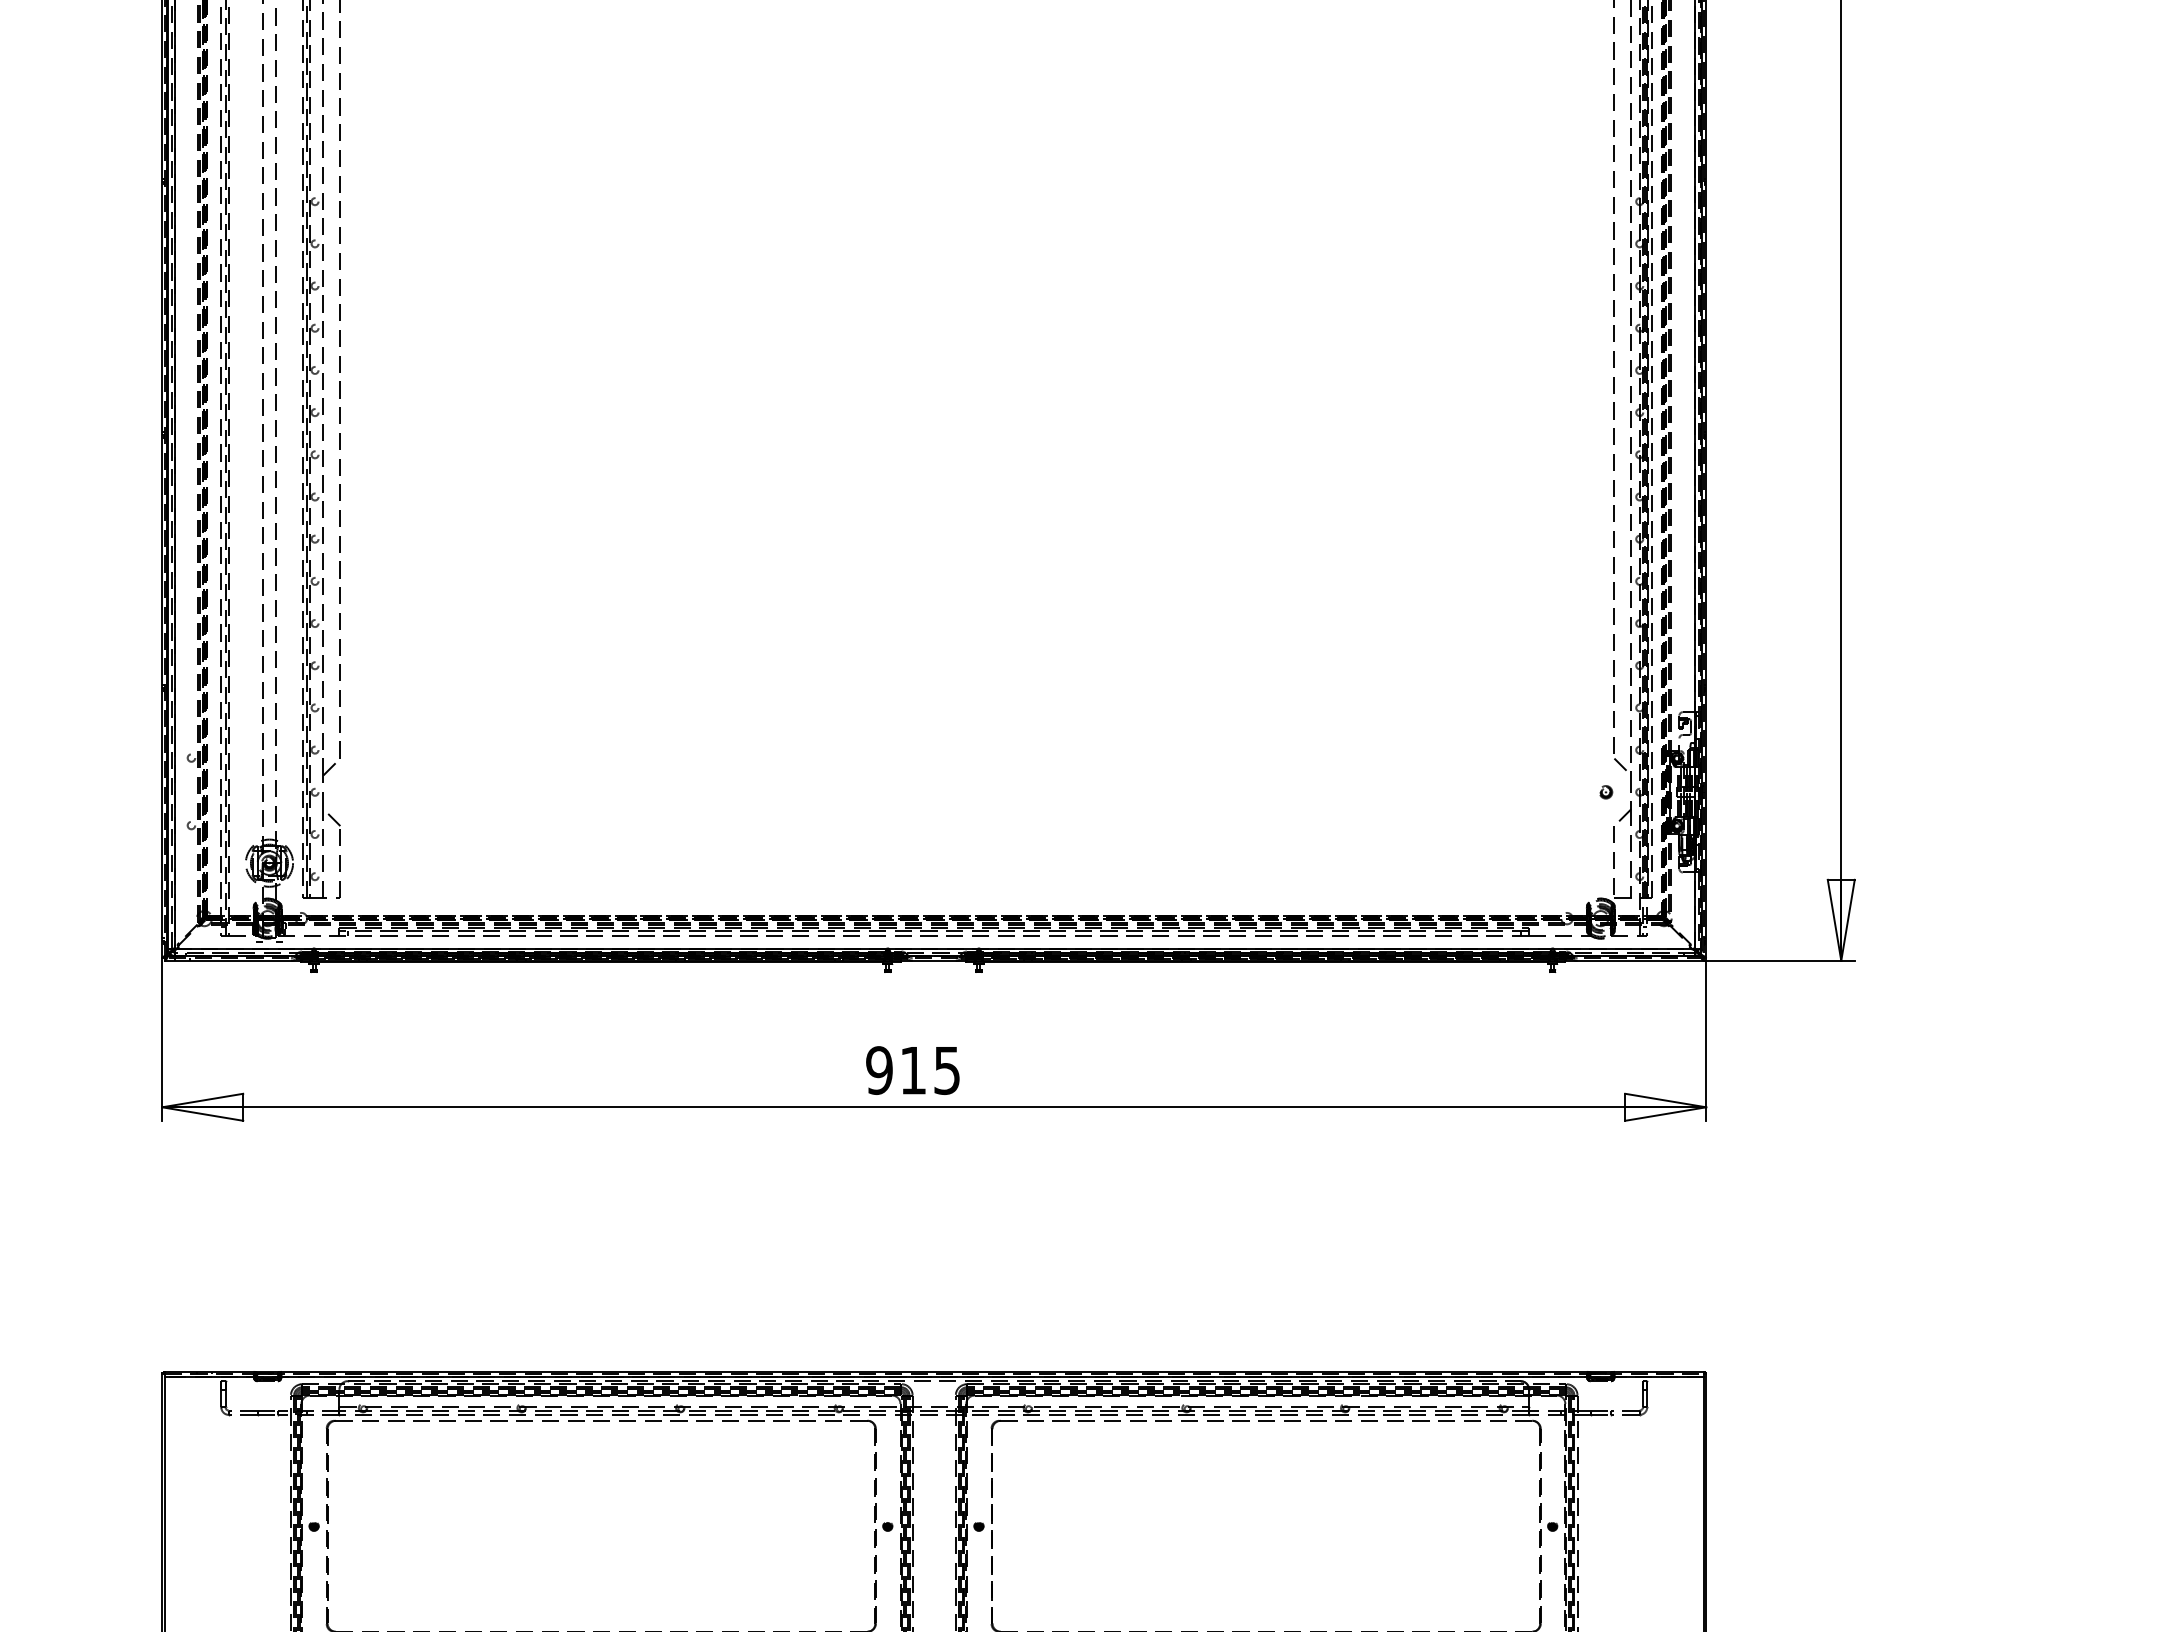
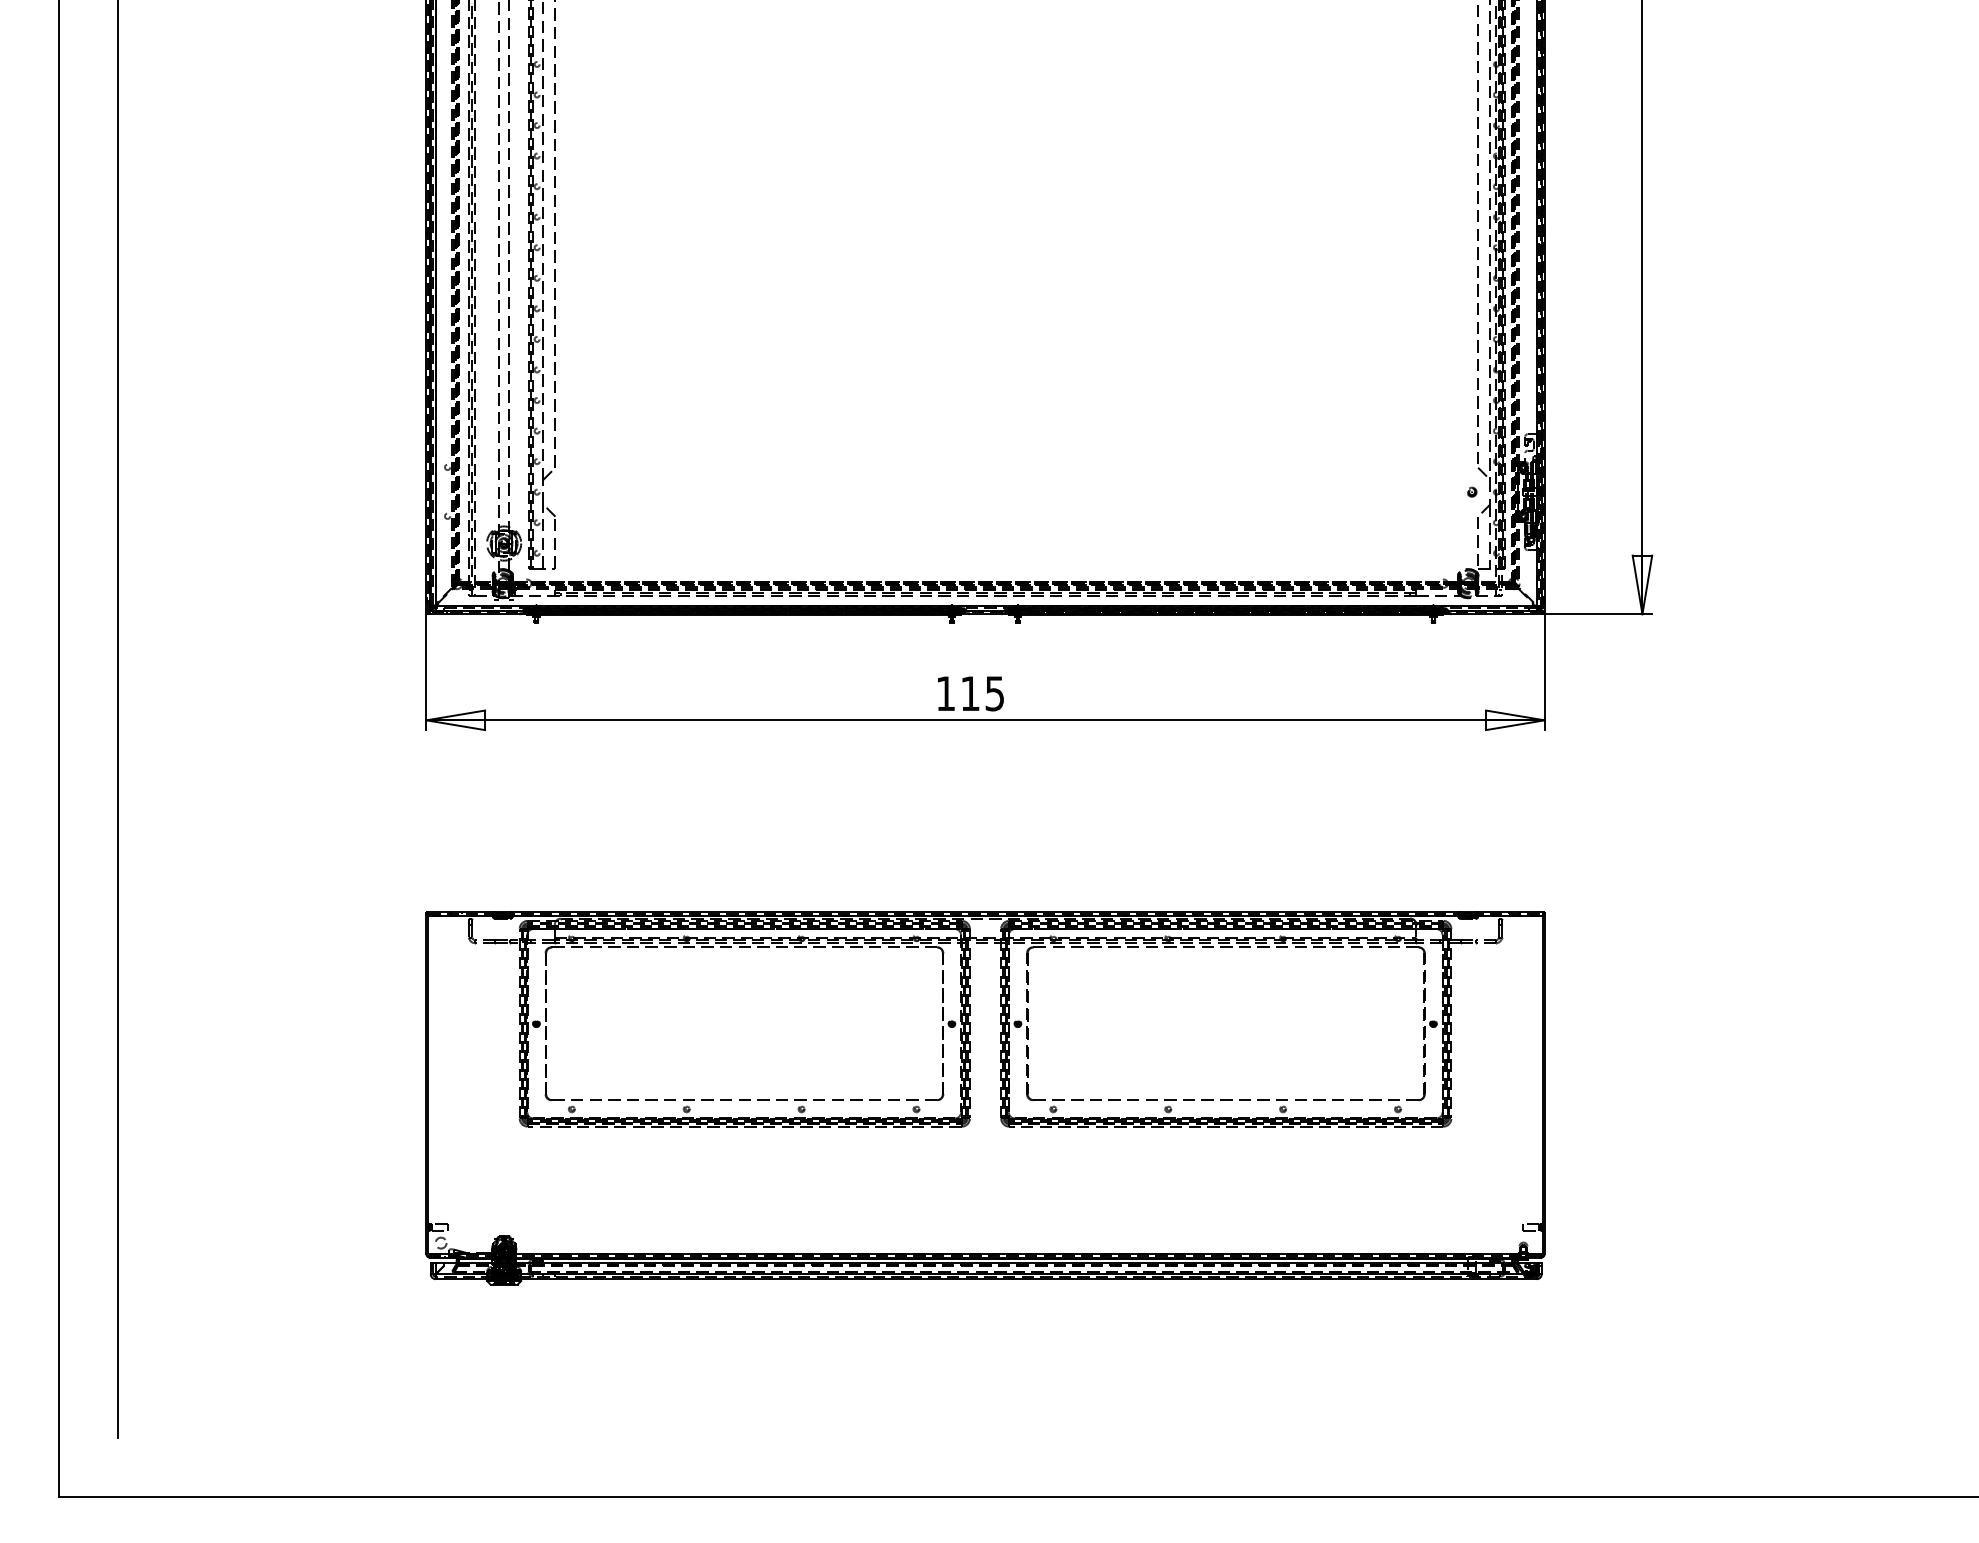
text: (878, 1070) -> (945, 693), 915 -> 115

